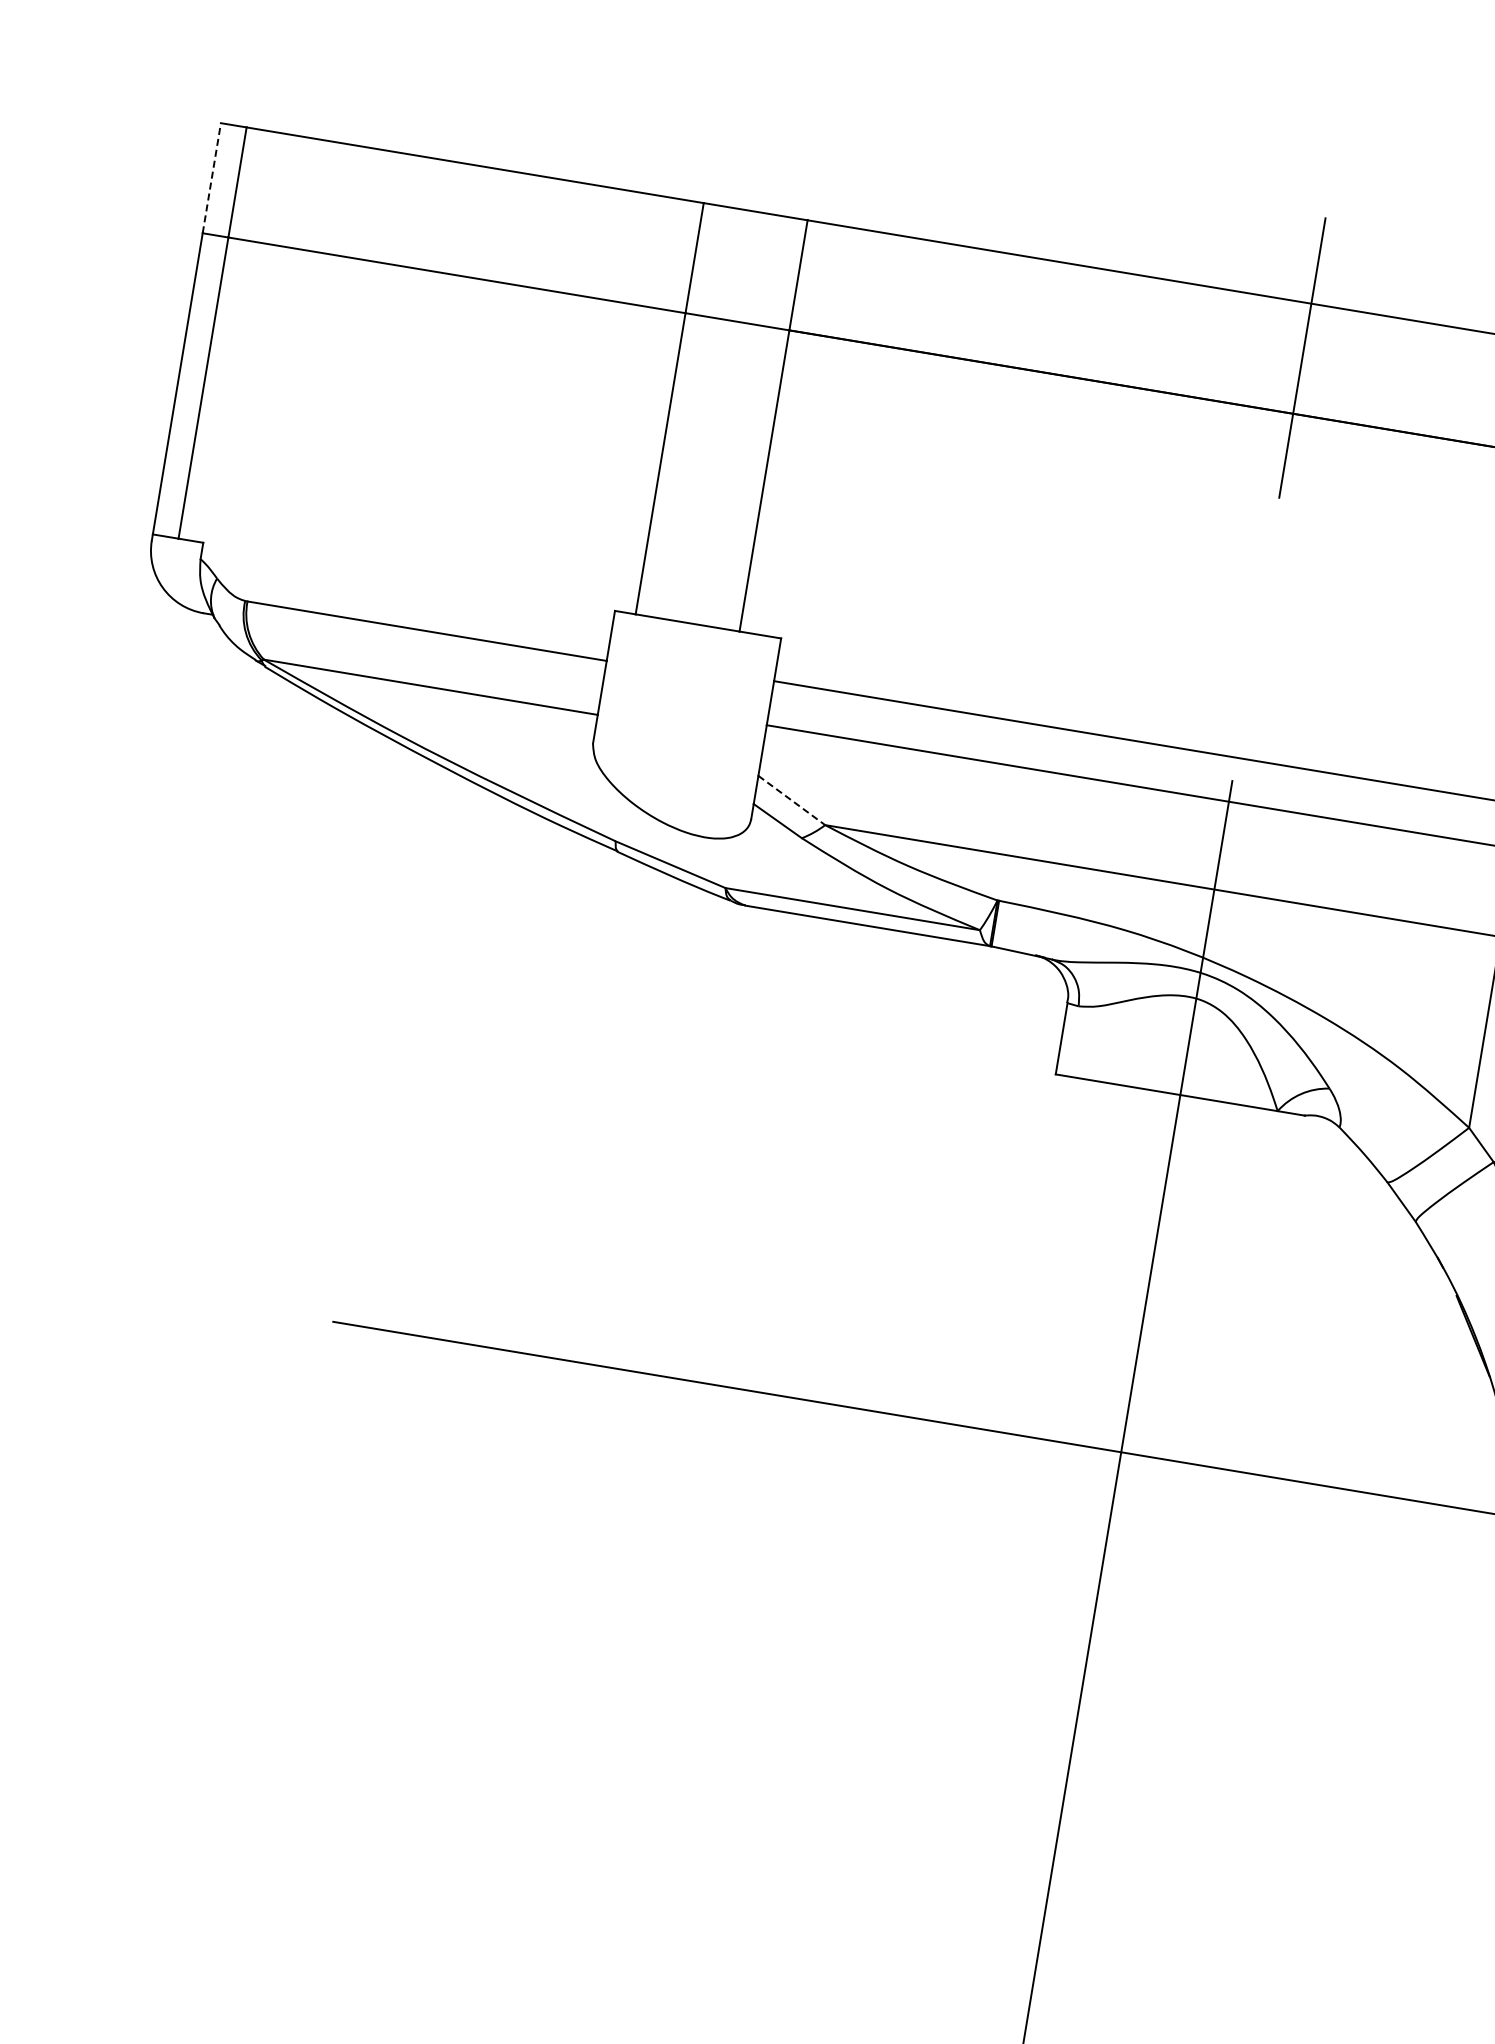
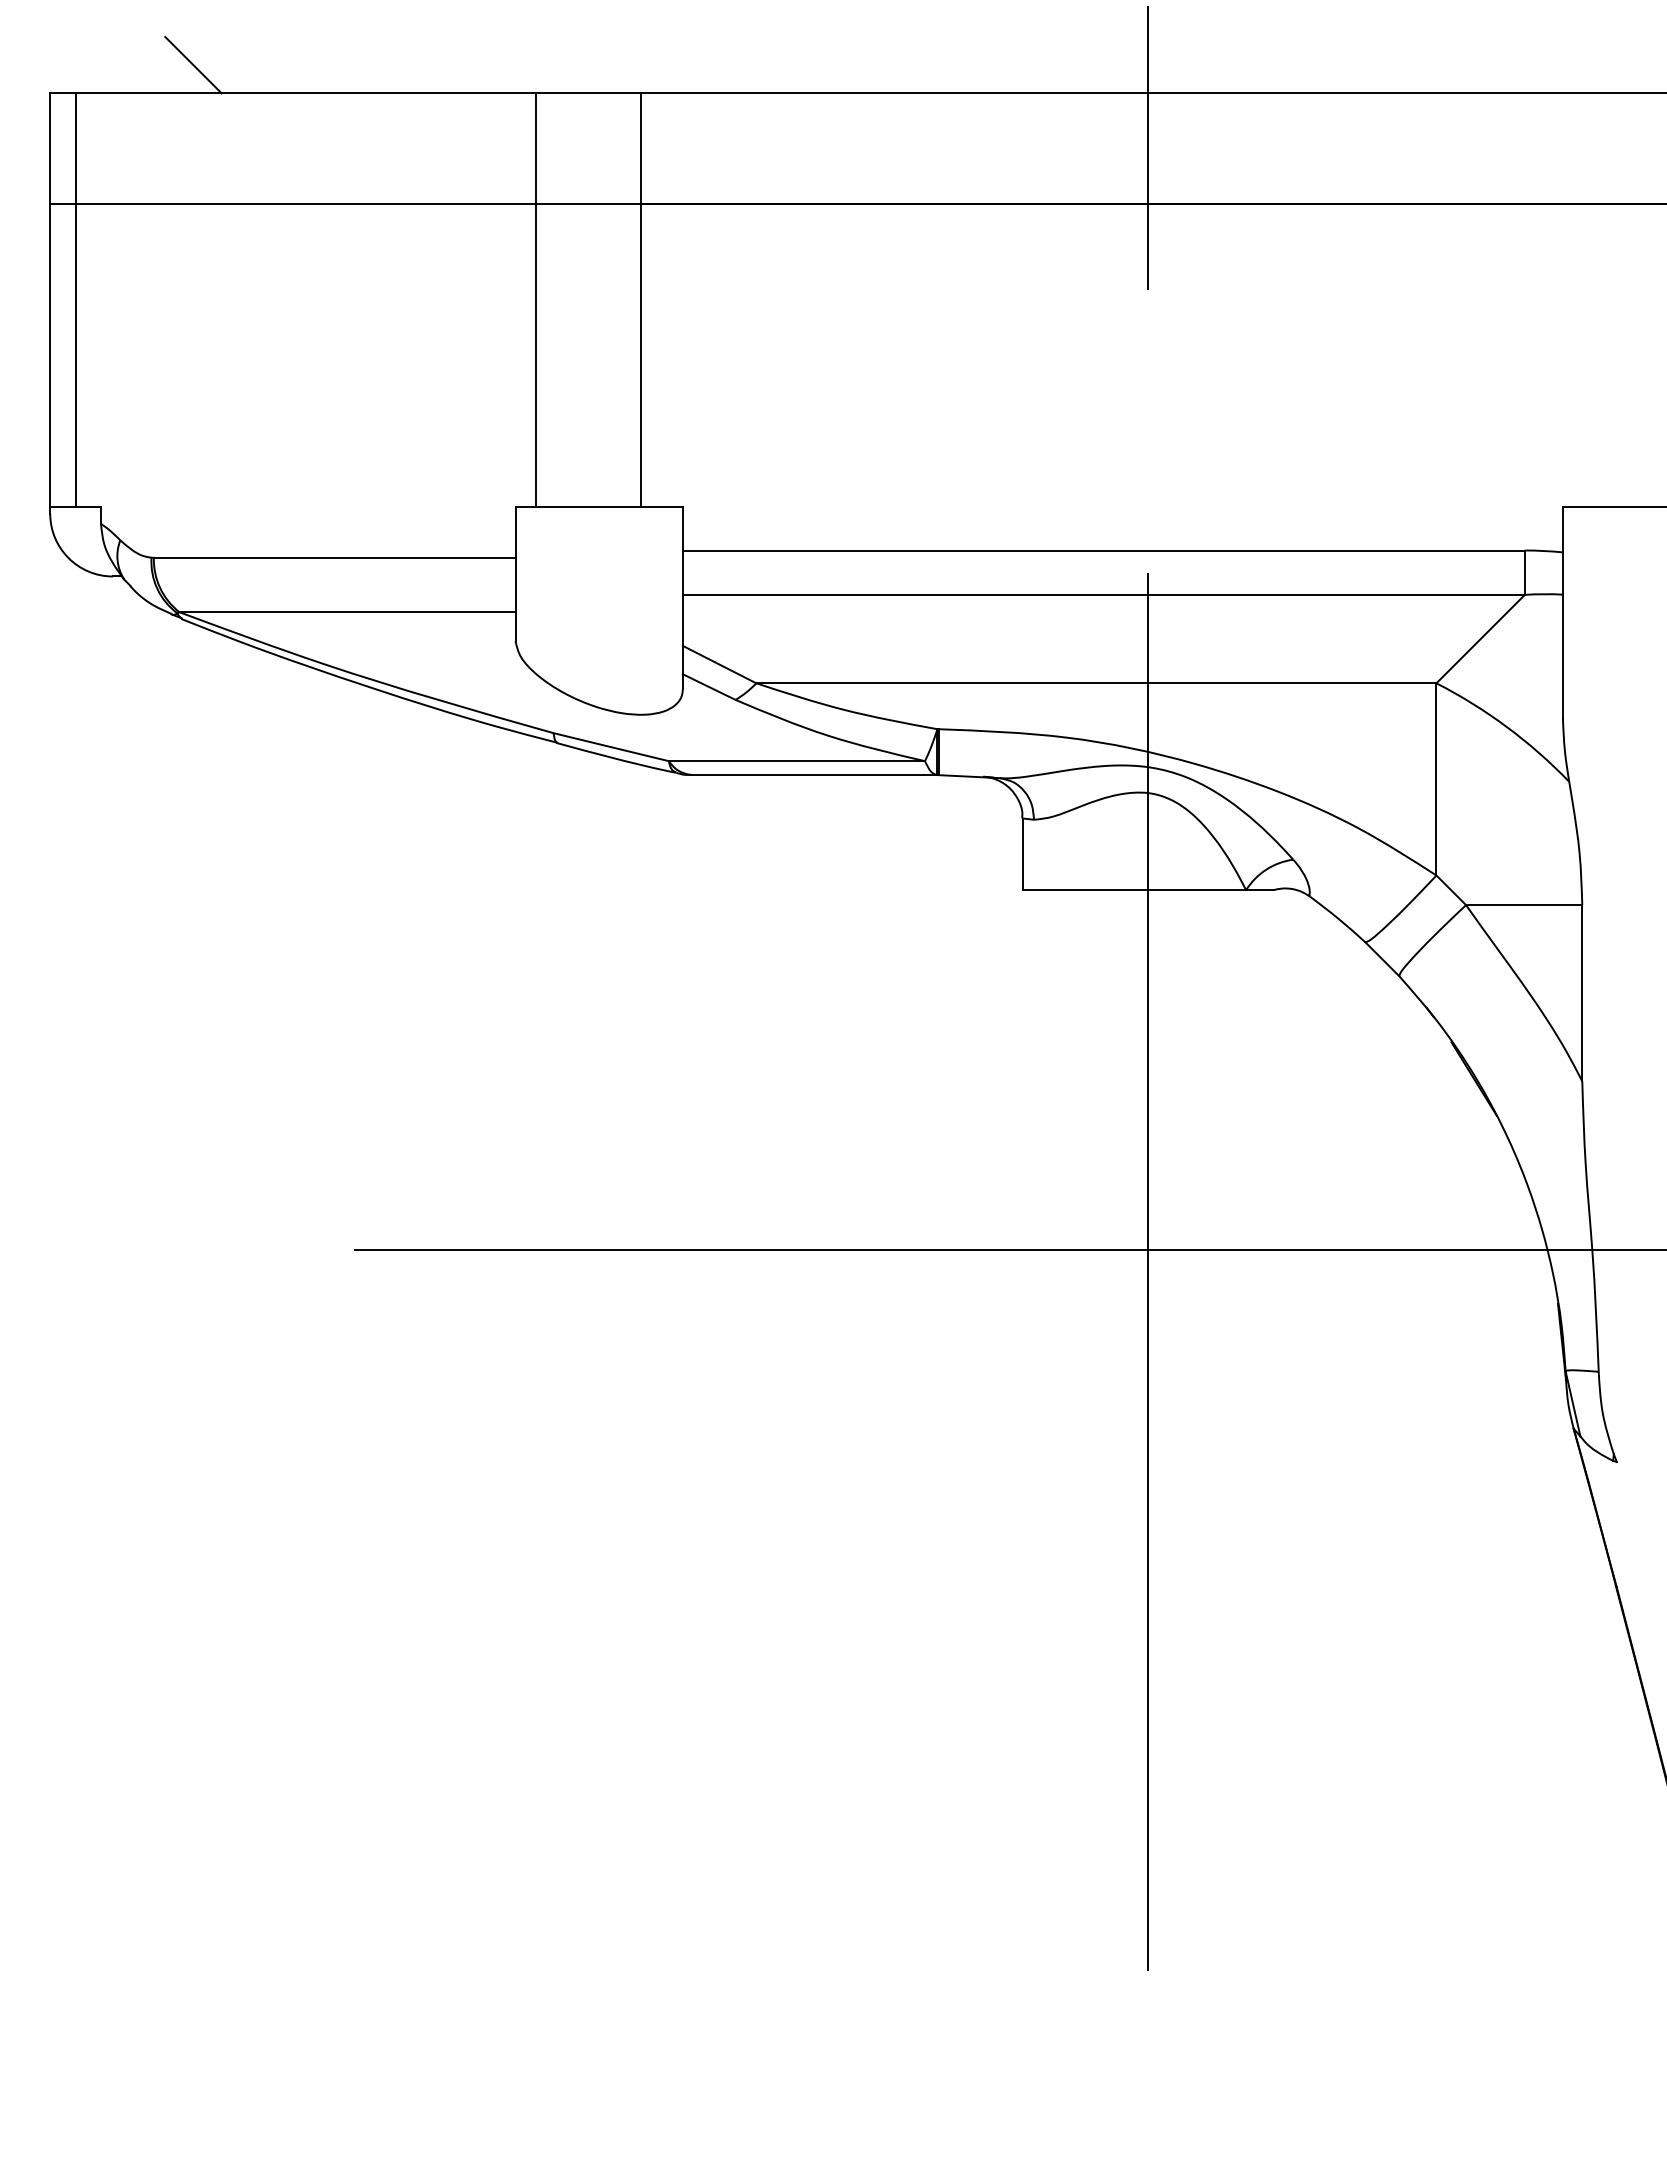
line: (368, 118) -> (193, 64), added
line: (212, 177) -> (50, 148), dashed -> solid
line: (792, 800) -> (720, 664), dashed -> solid

